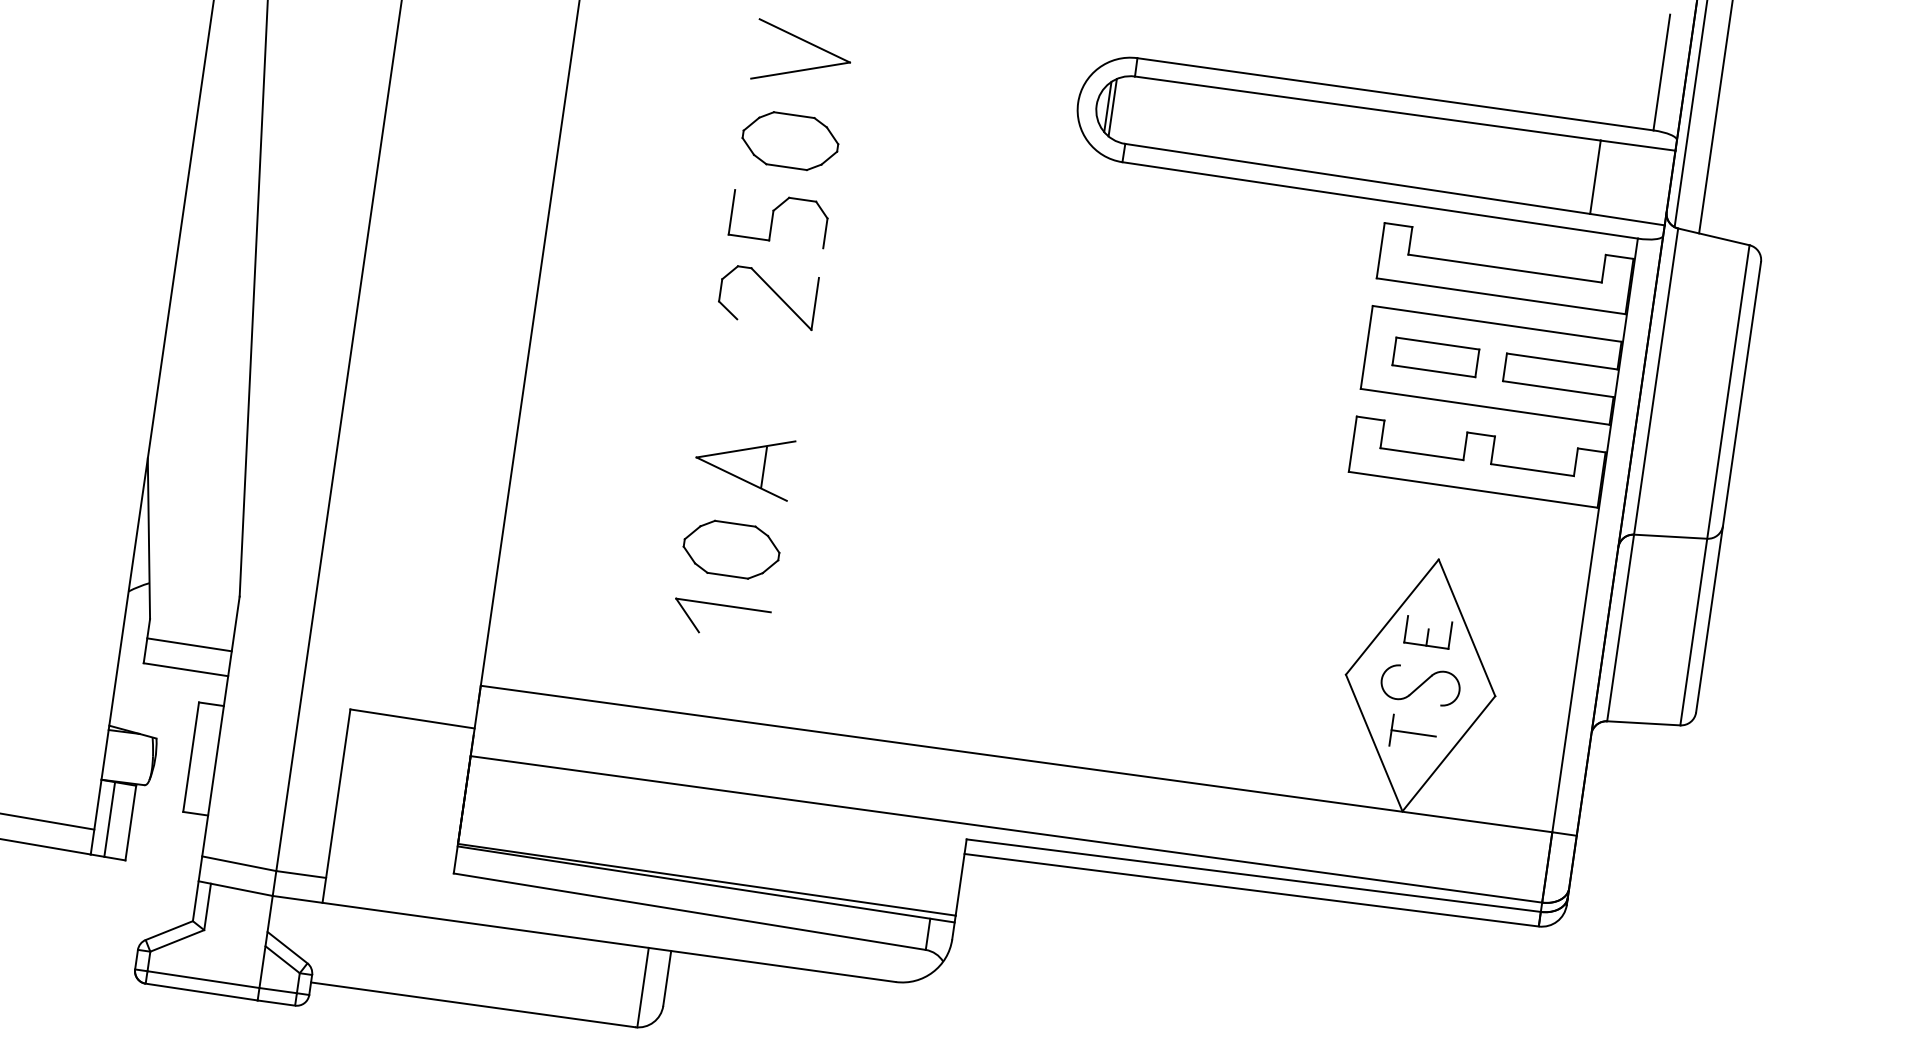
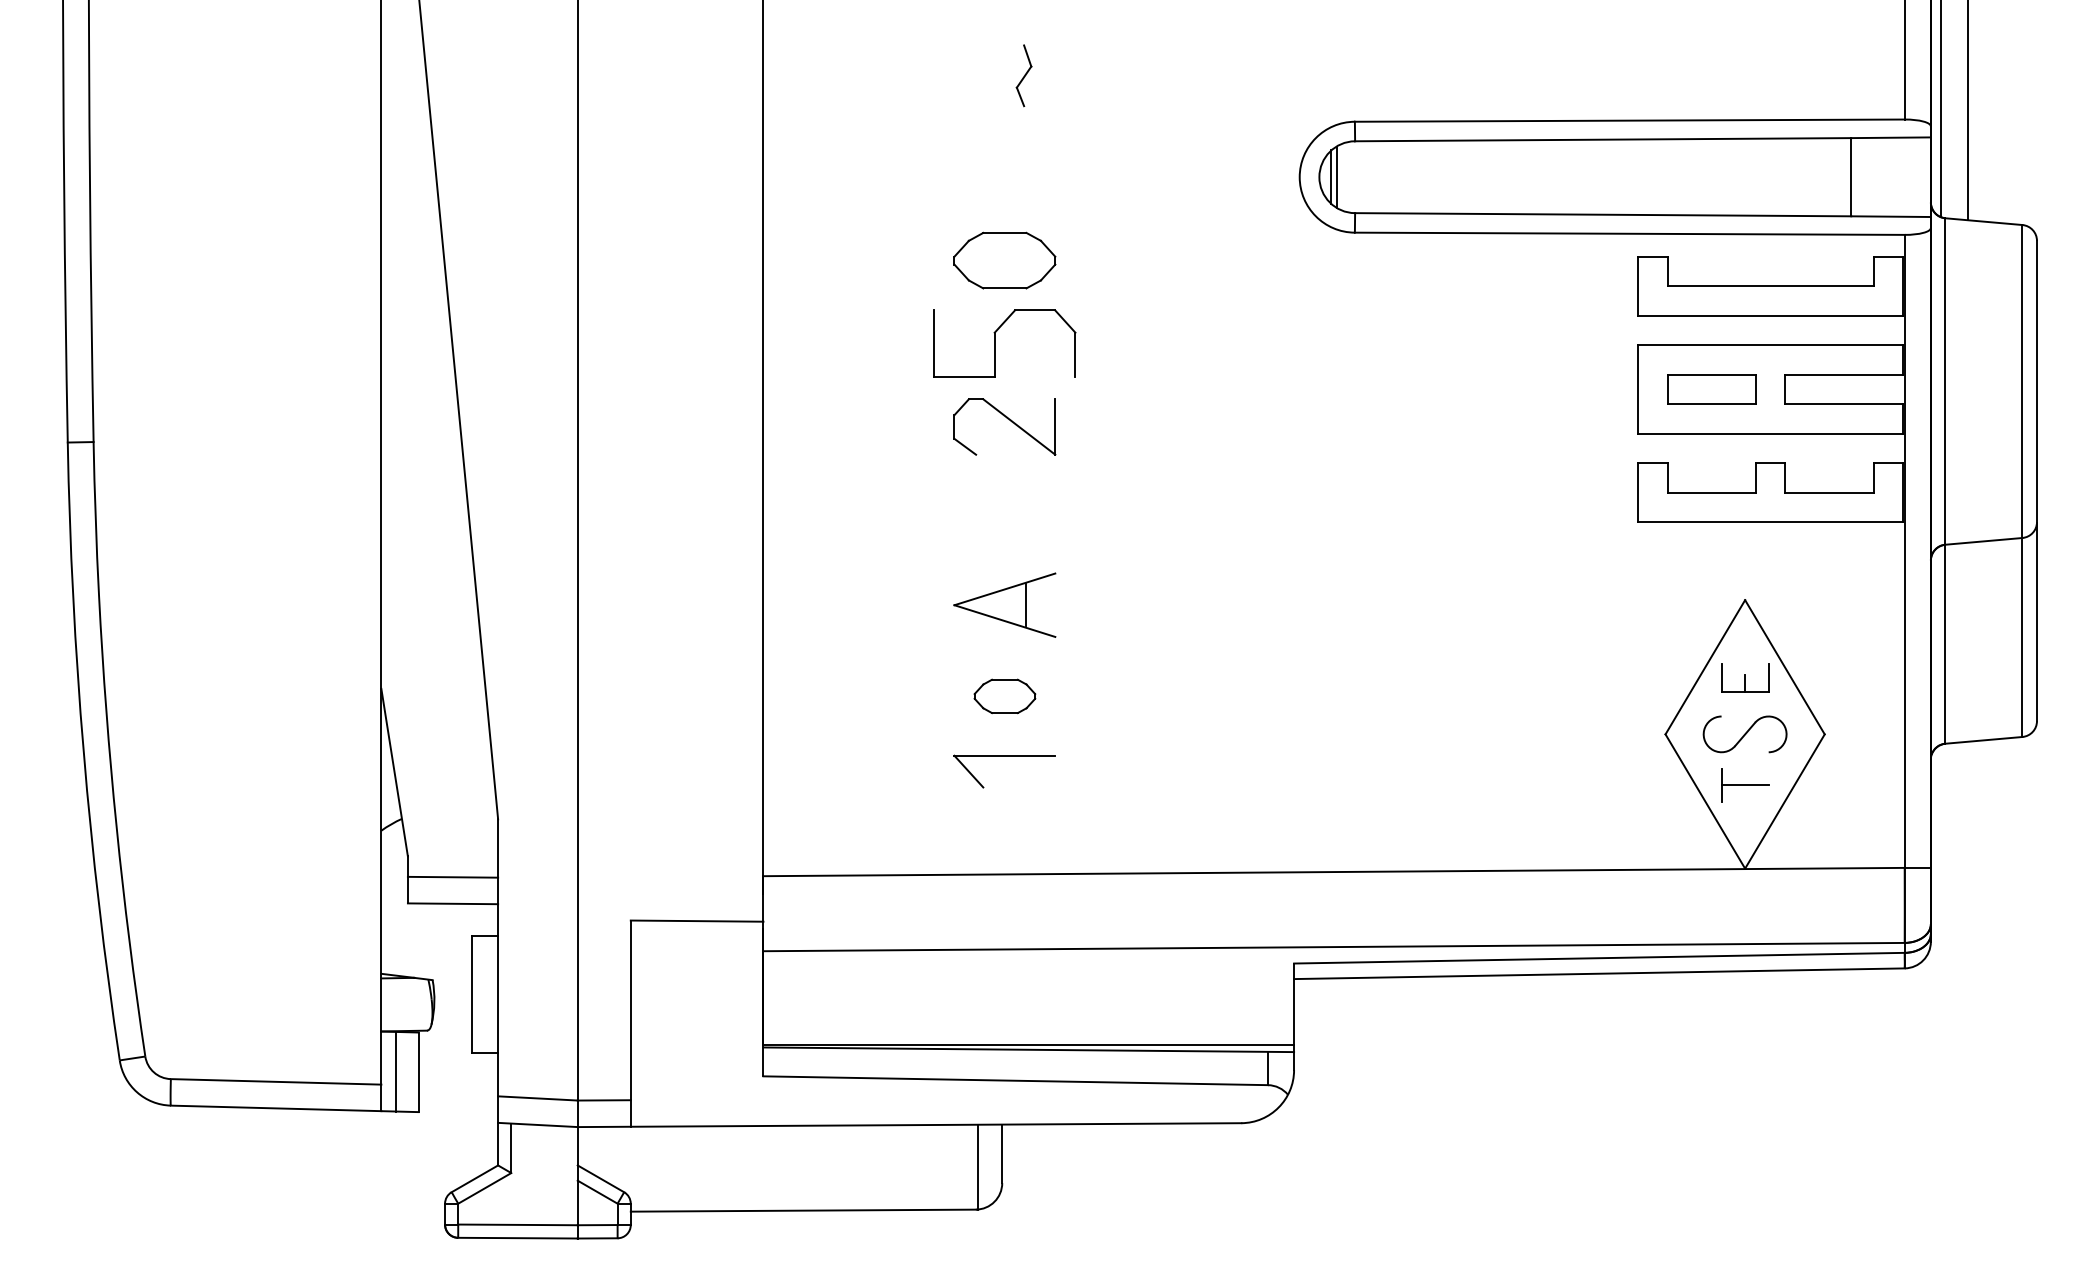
part: (808, 44) -> (1009, 156), removed
part: (778, 218) -> (1004, 343), size x1.4
part: (731, 549) -> (1004, 696), size x0.6

